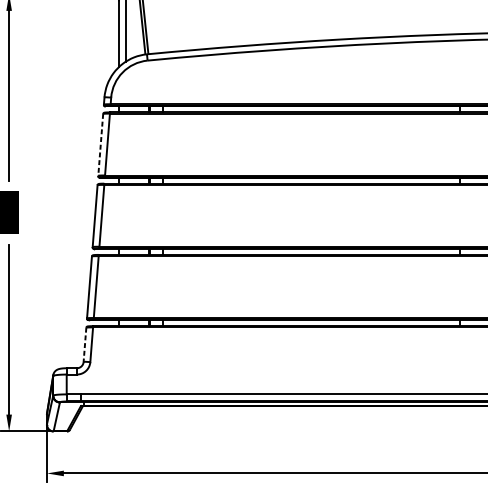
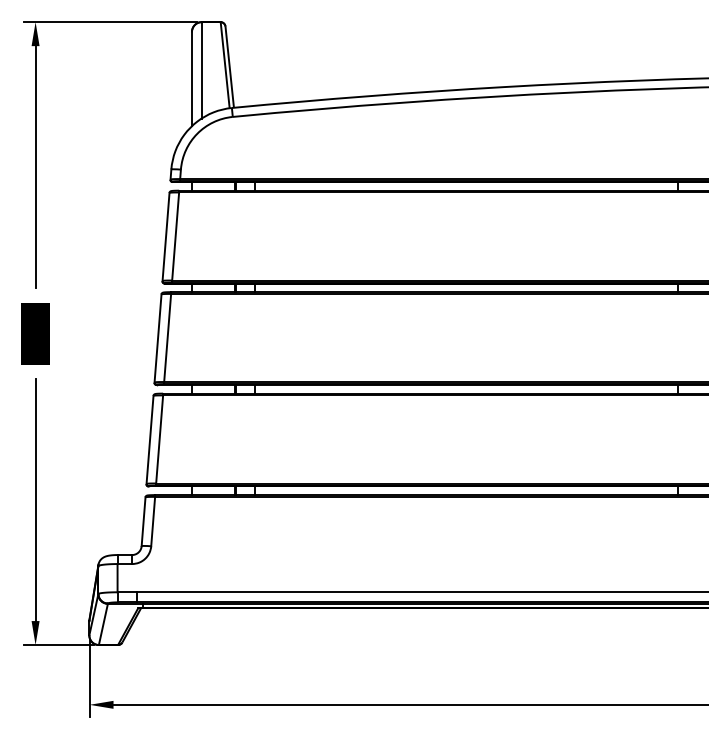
line: (101, 145) -> (166, 237), dashed -> solid
line: (84, 345) -> (143, 522), dashed -> solid

